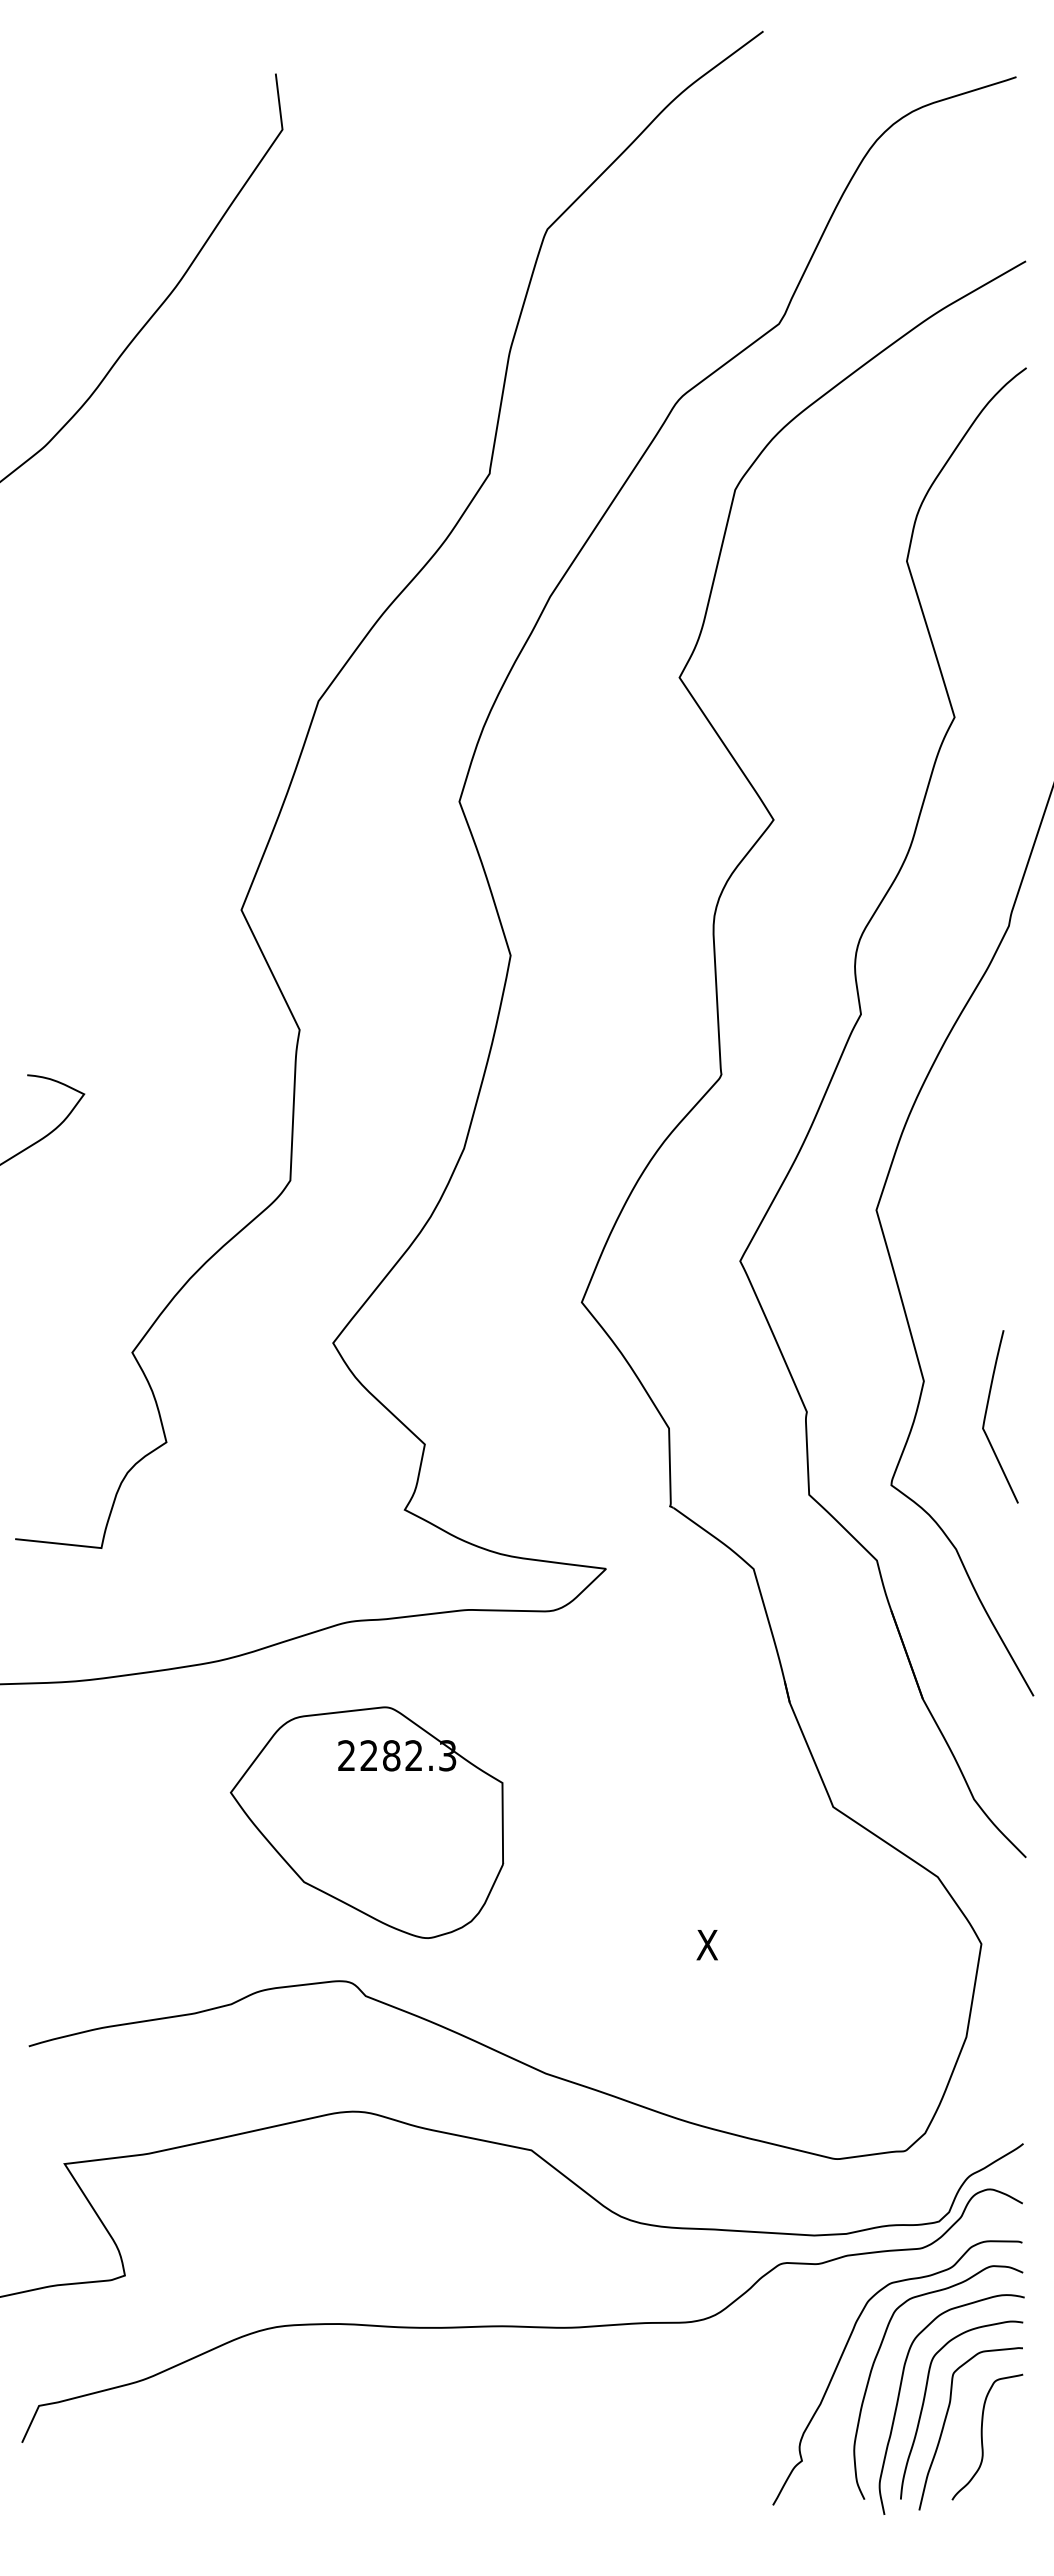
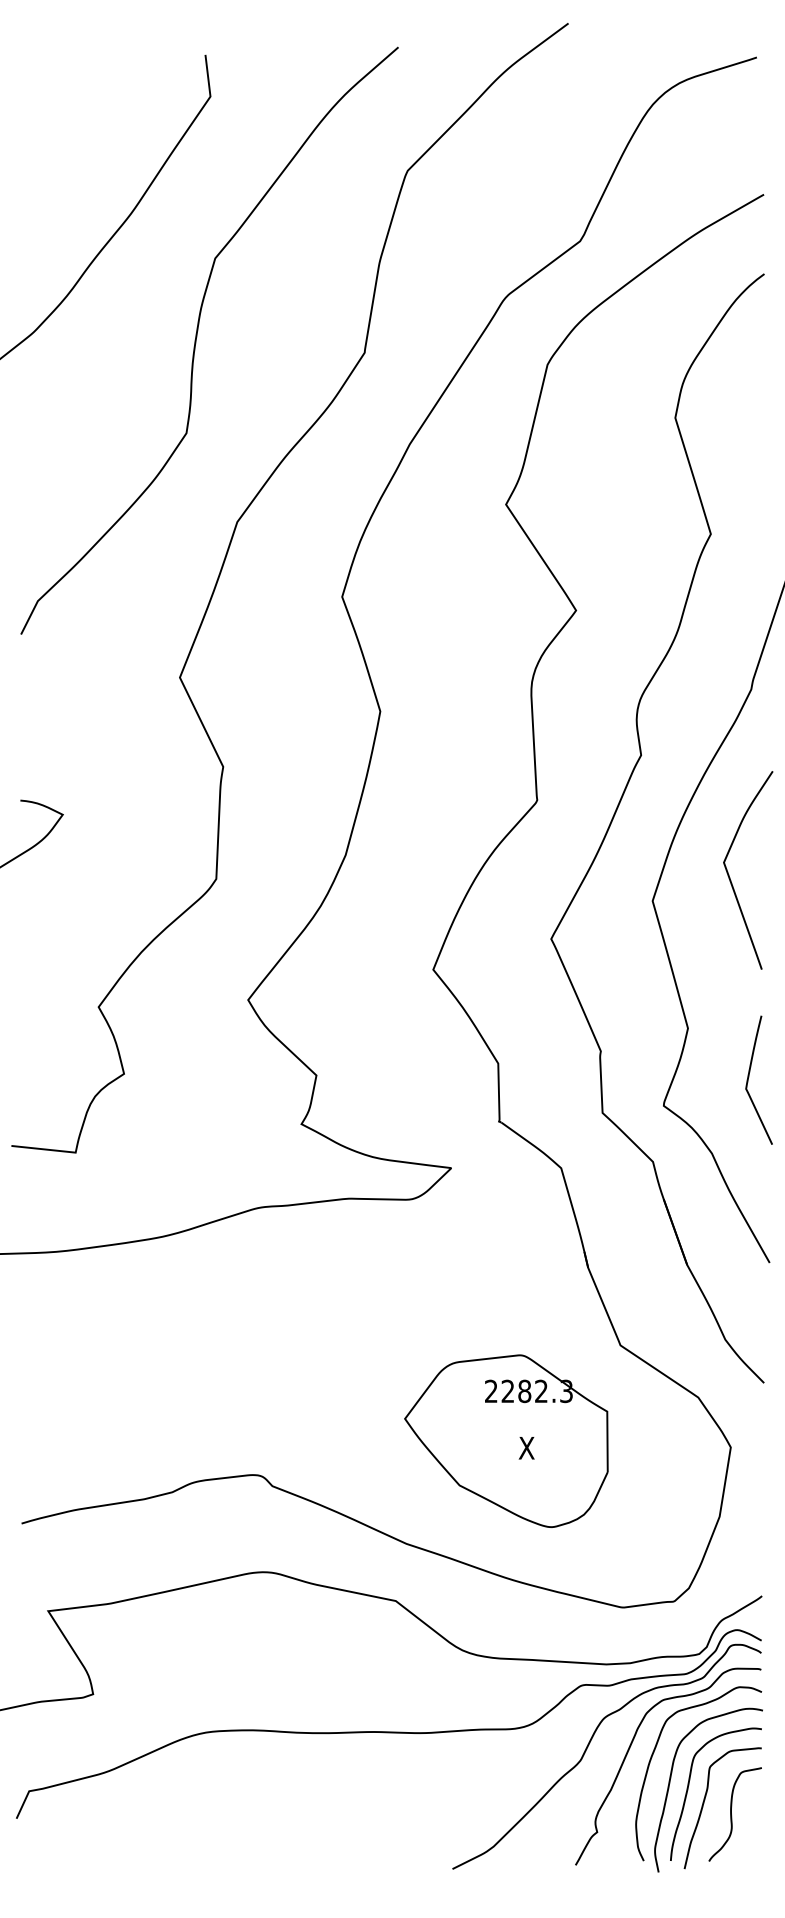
curve: (264, 453) -> (197, 337), added
curve: (979, 1175) -> (729, 875), added
curve: (986, 1415) -> (748, 1079), moved
part: (367, 1822) -> (506, 1441), moved
curve: (789, 2347) -> (587, 1747), added

